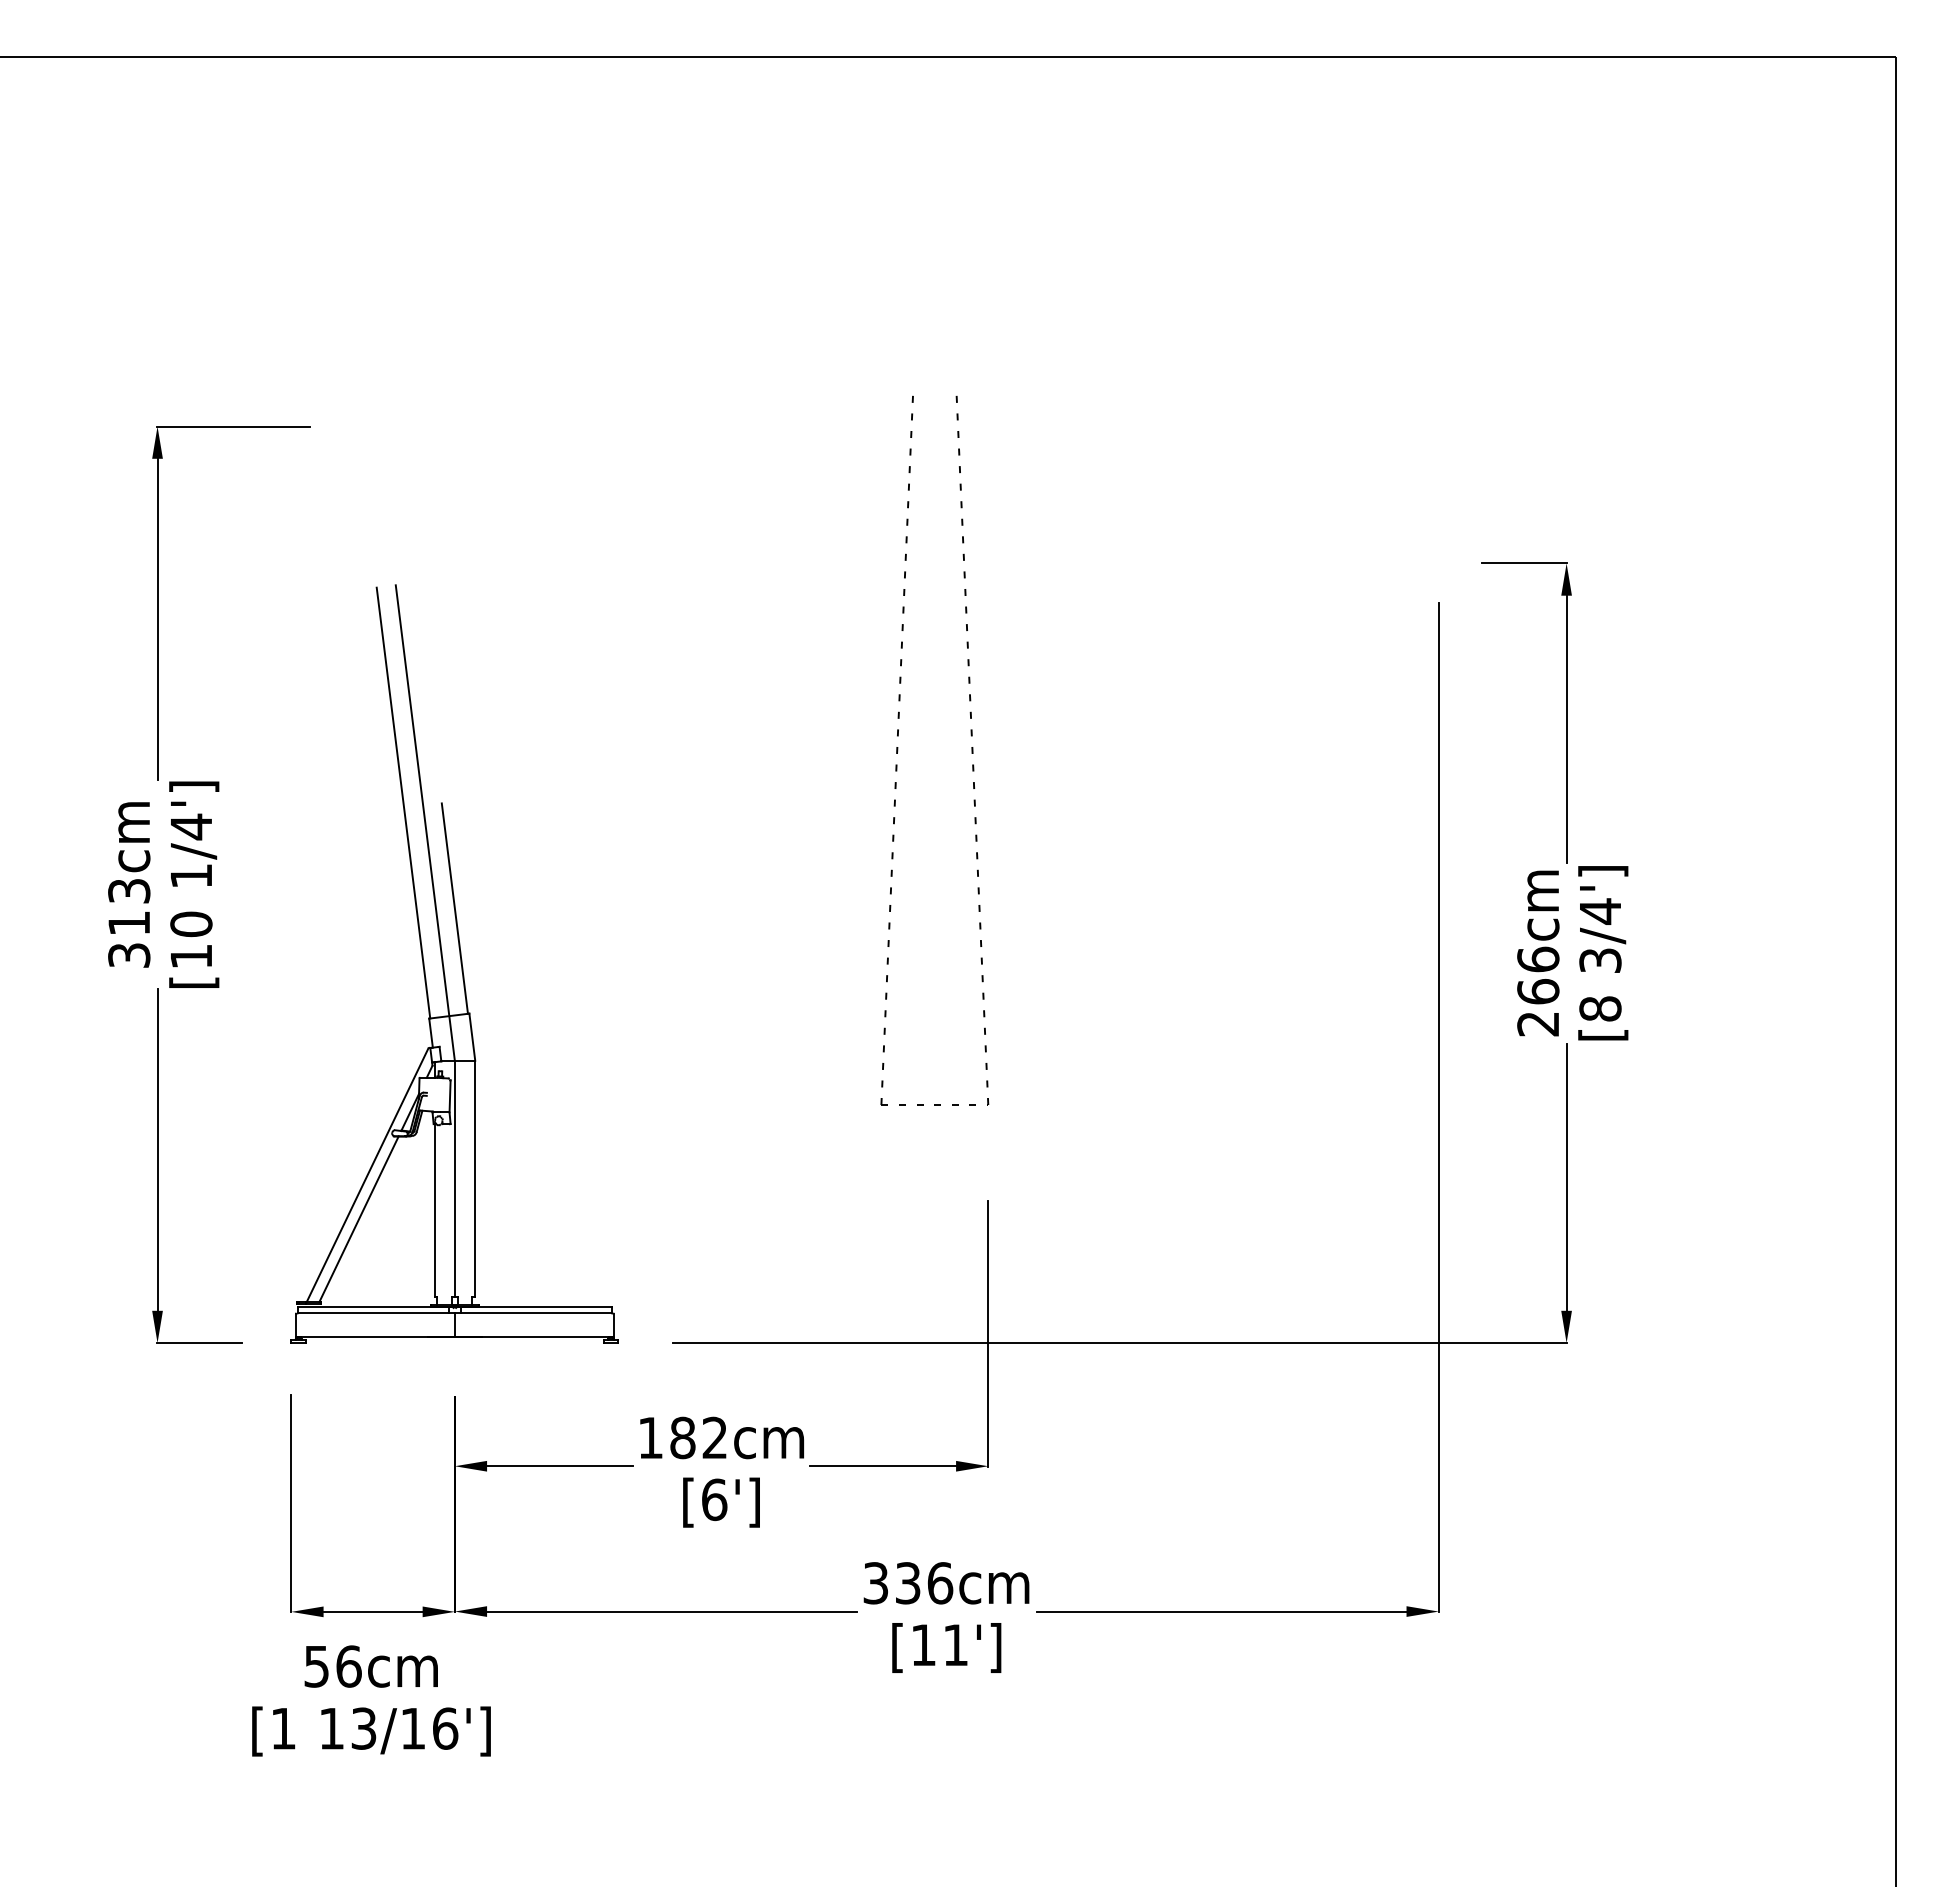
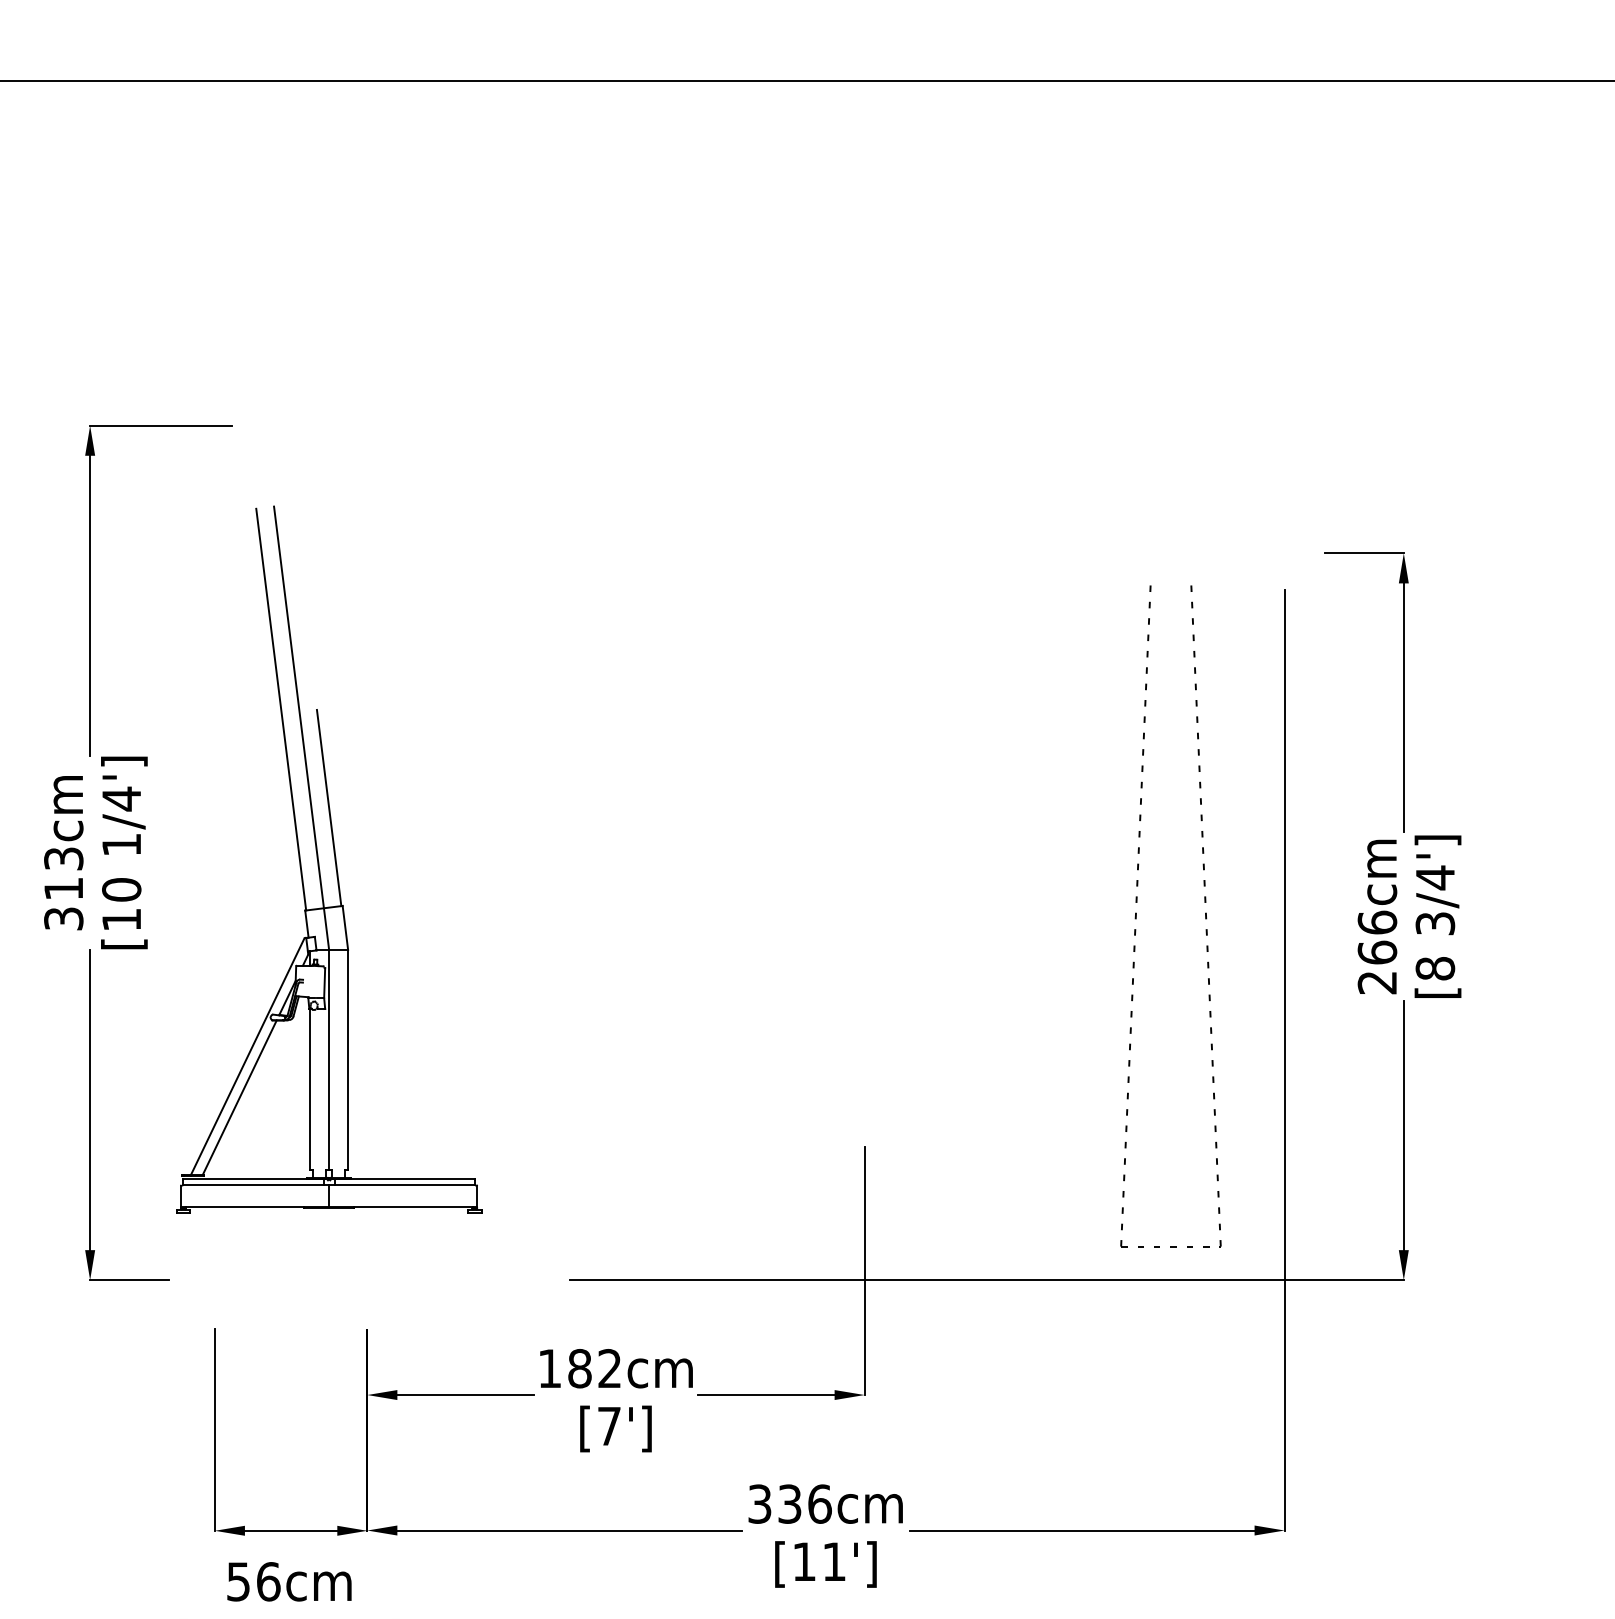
part: (898, 750) -> (1137, 916), moved
part: (454, 963) -> (328, 859), moved
text: (714, 1499) -> (609, 1426), [6'] -> [7']

